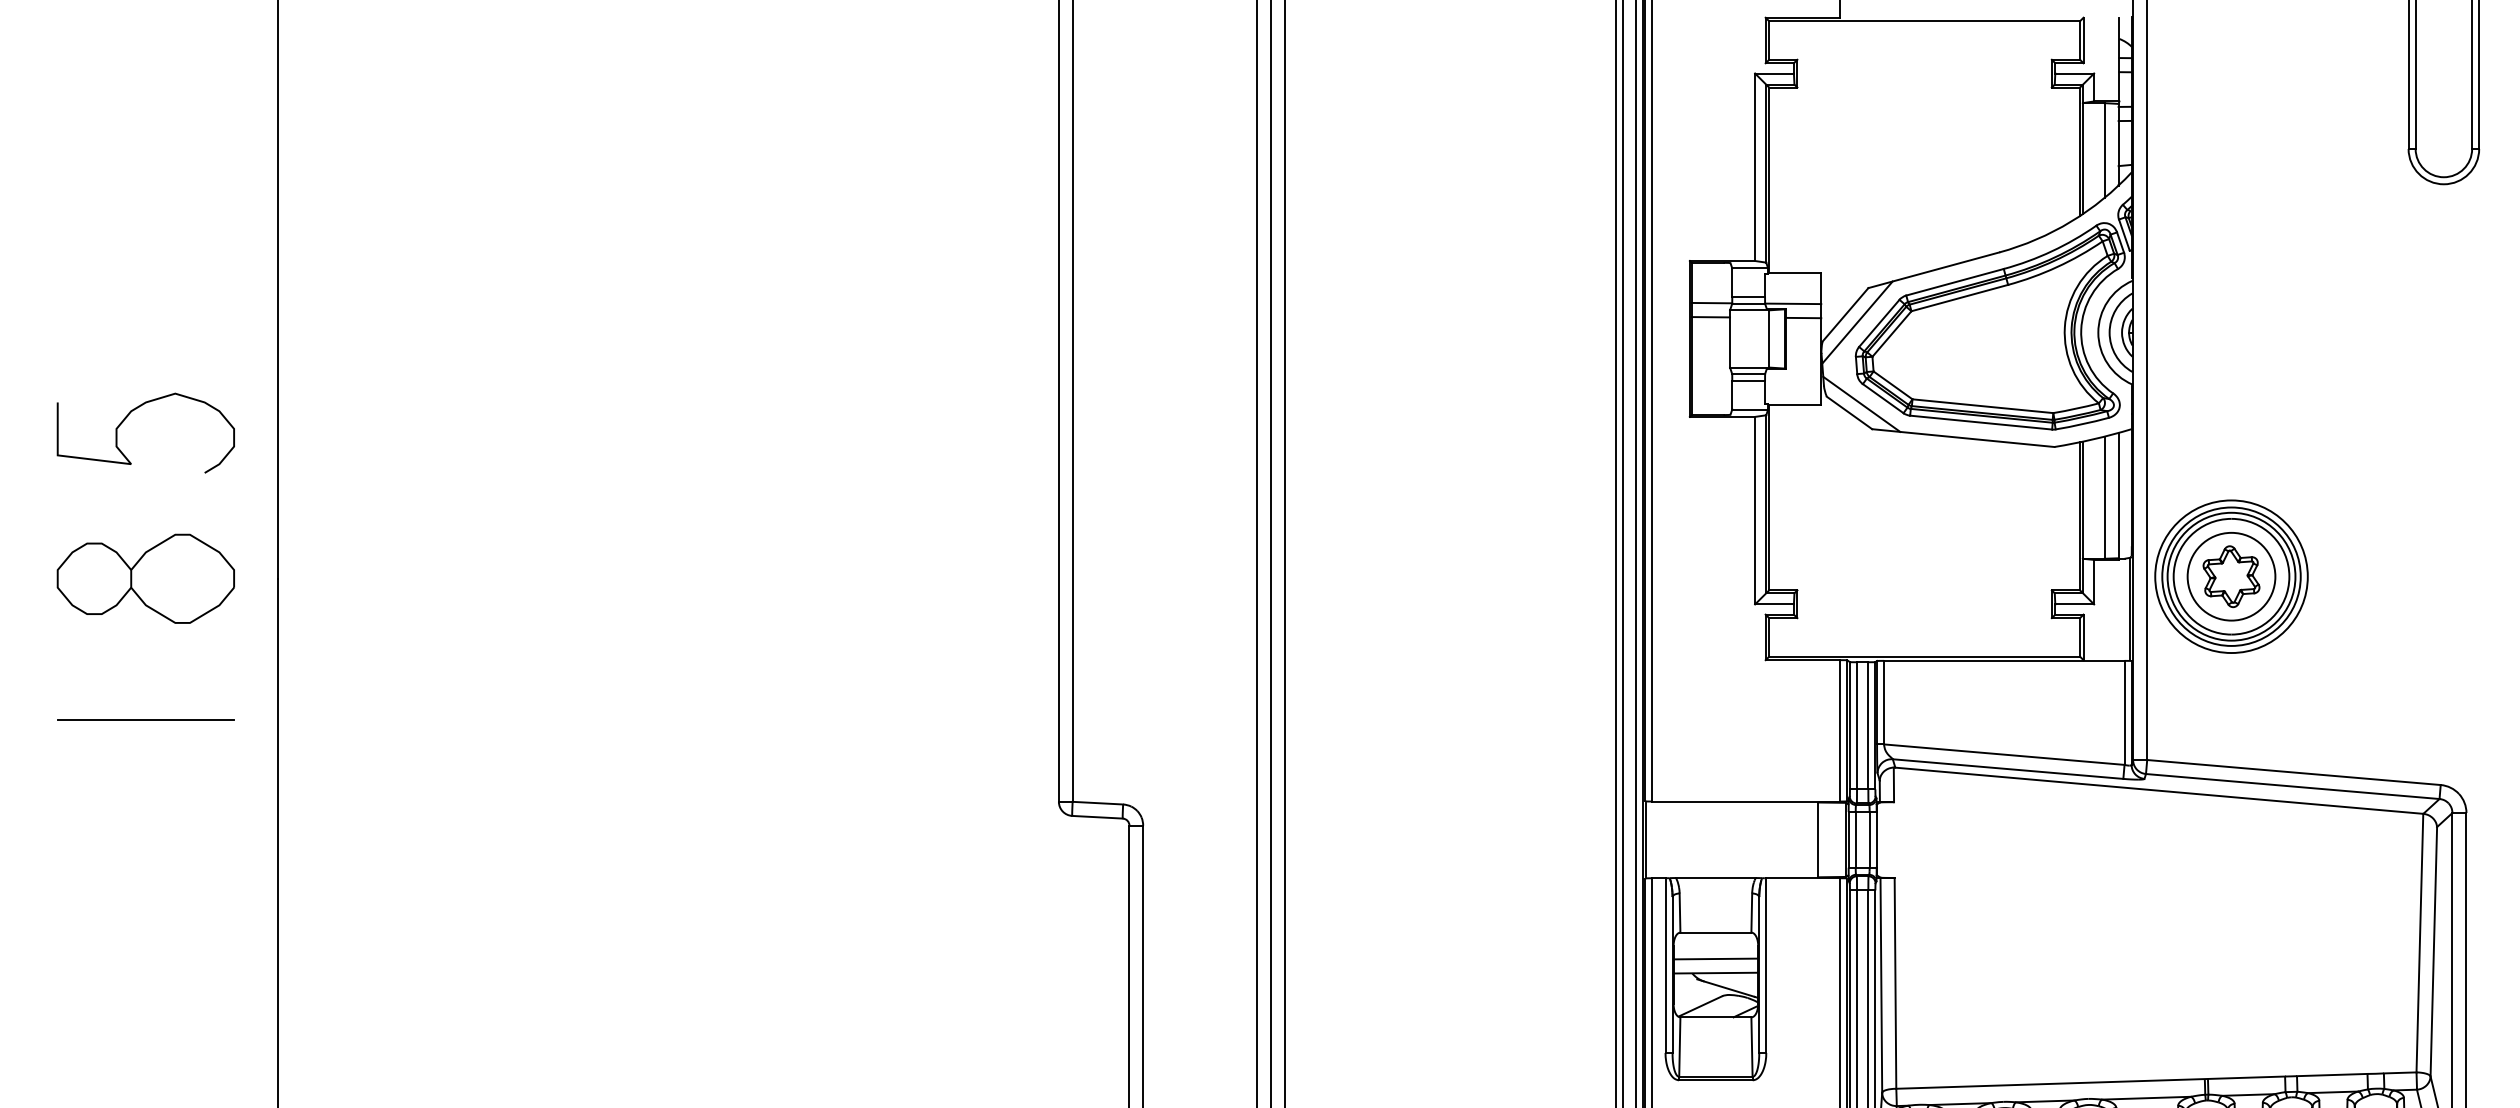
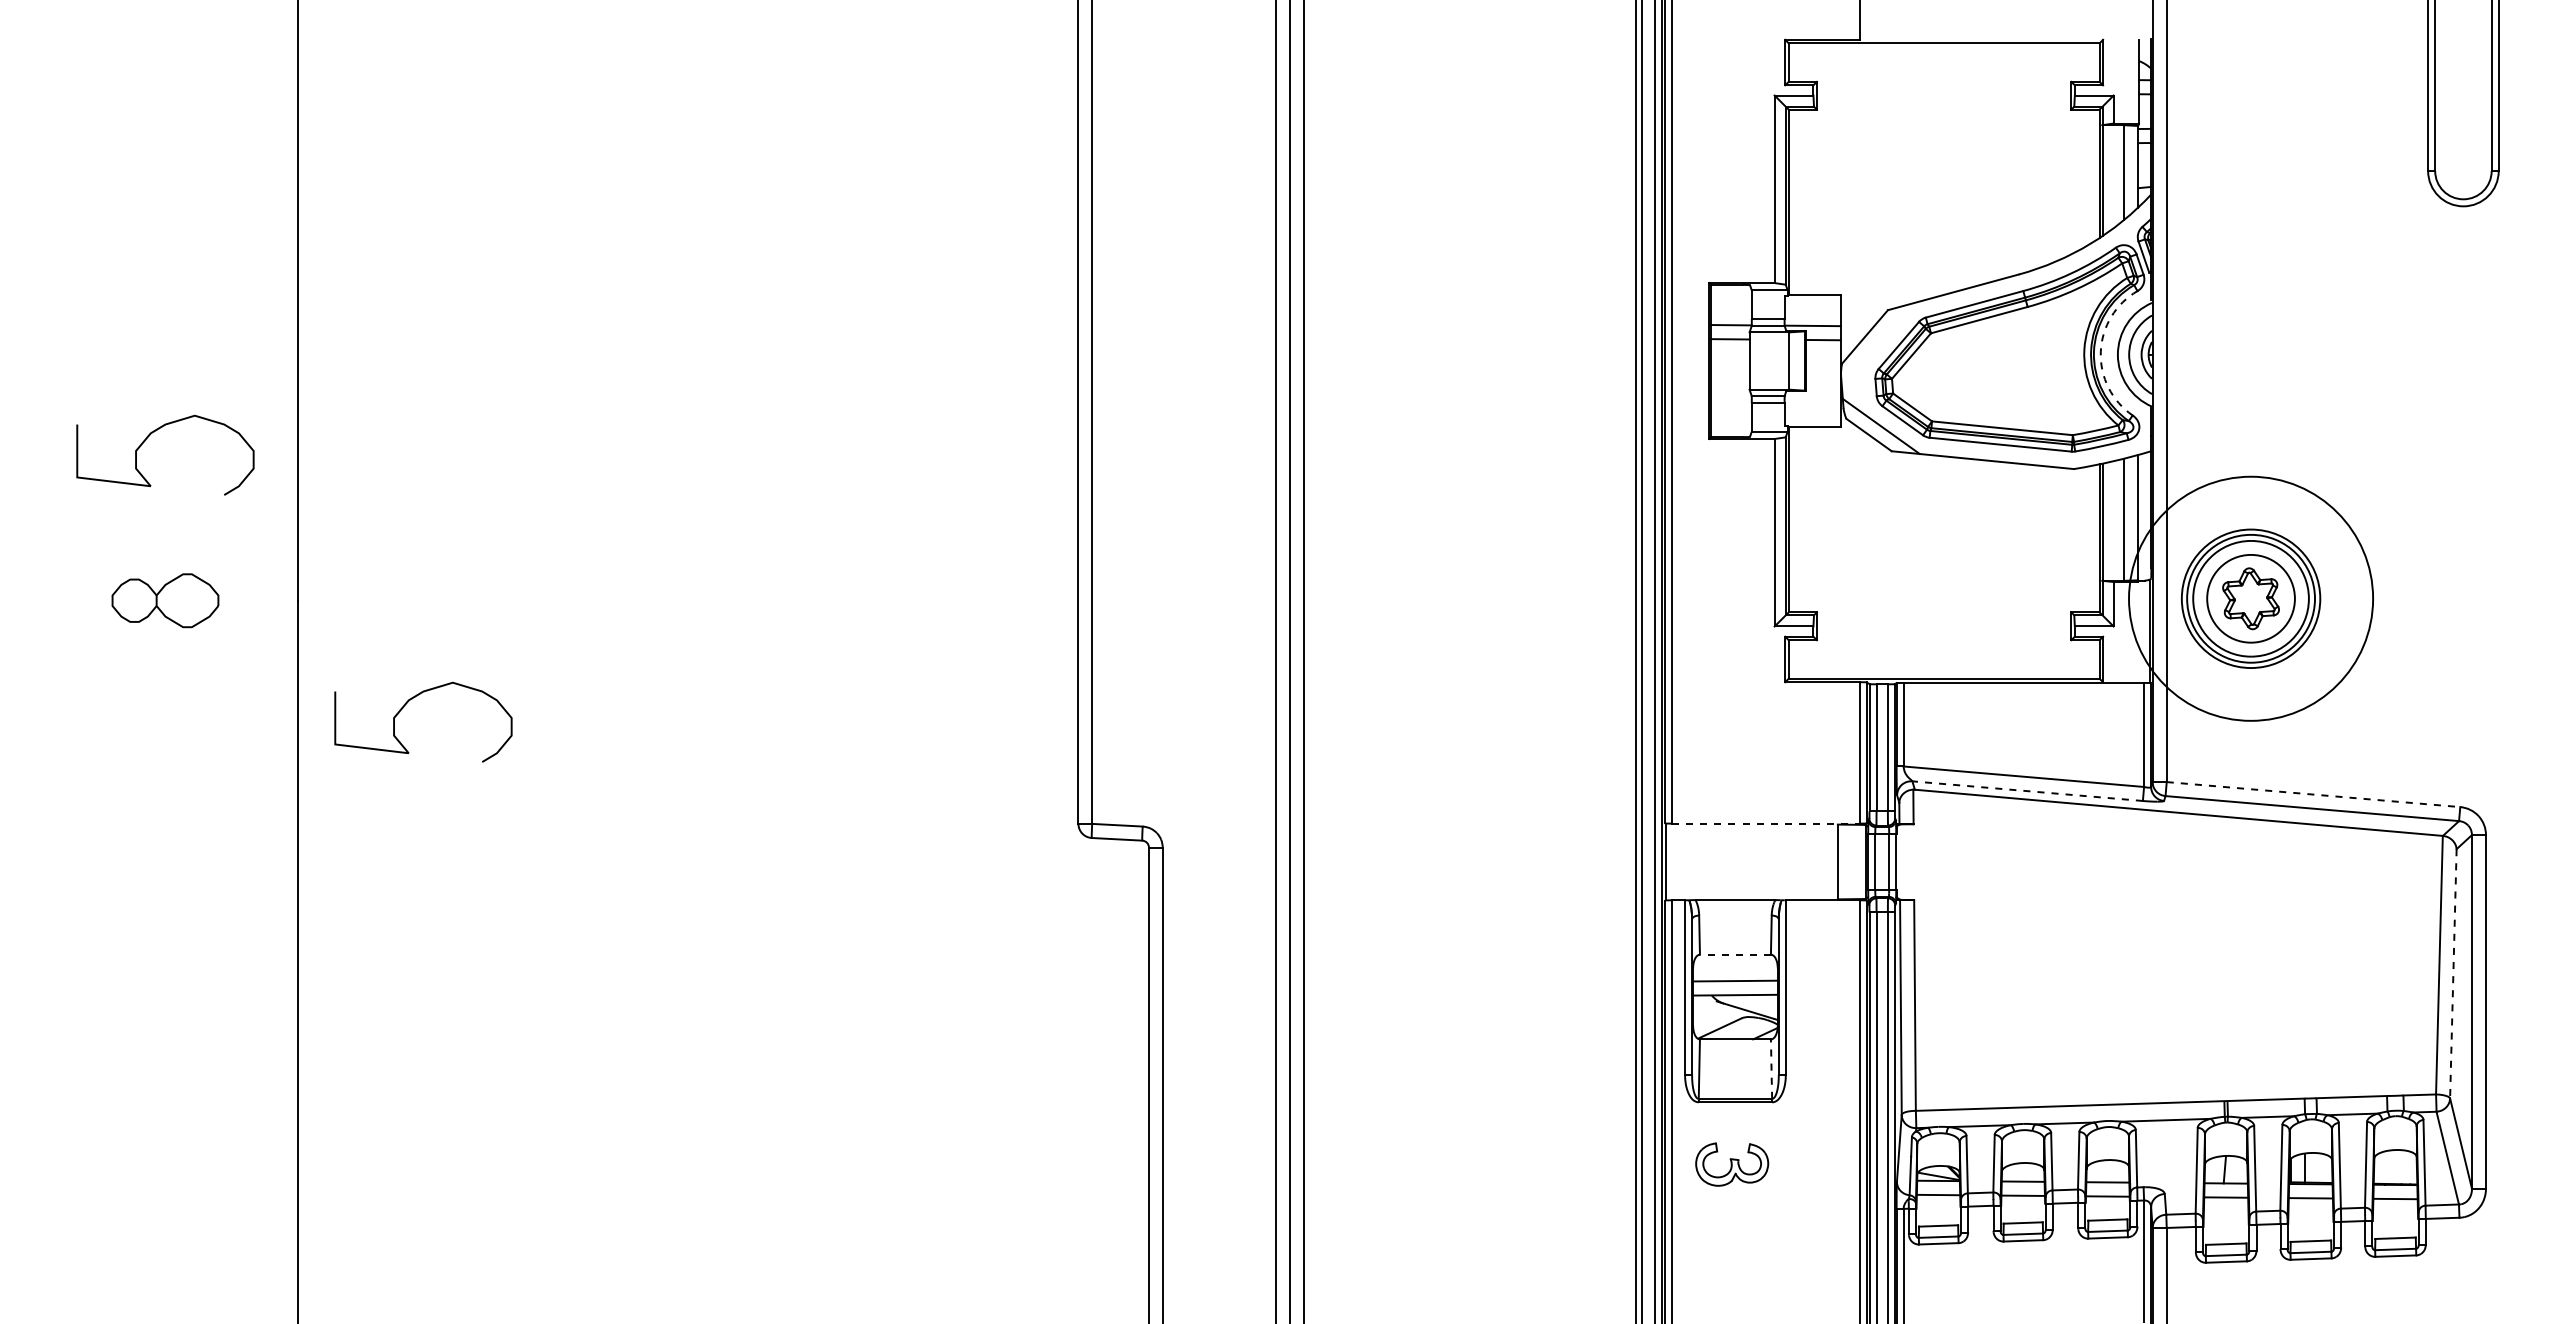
line: (1856, 322) -> (1876, 344), removed
arc: (2080, 329) -> (2100, 351), solid -> dashed
circle: (2230, 576) -> (2250, 598), size x1.6
part: (145, 578) -> (165, 600), size x0.6
curve: (384, 685) -> (404, 707), added
line: (145, 720) -> (165, 742), removed
line: (2007, 769) -> (2027, 791), solid -> dashed
line: (2294, 772) -> (2314, 794), solid -> dashed
line: (1745, 801) -> (1765, 823), solid -> dashed
line: (1715, 932) -> (1735, 954), solid -> dashed
line: (2433, 951) -> (2453, 973), solid -> dashed
line: (1751, 1047) -> (1771, 1069), solid -> dashed

